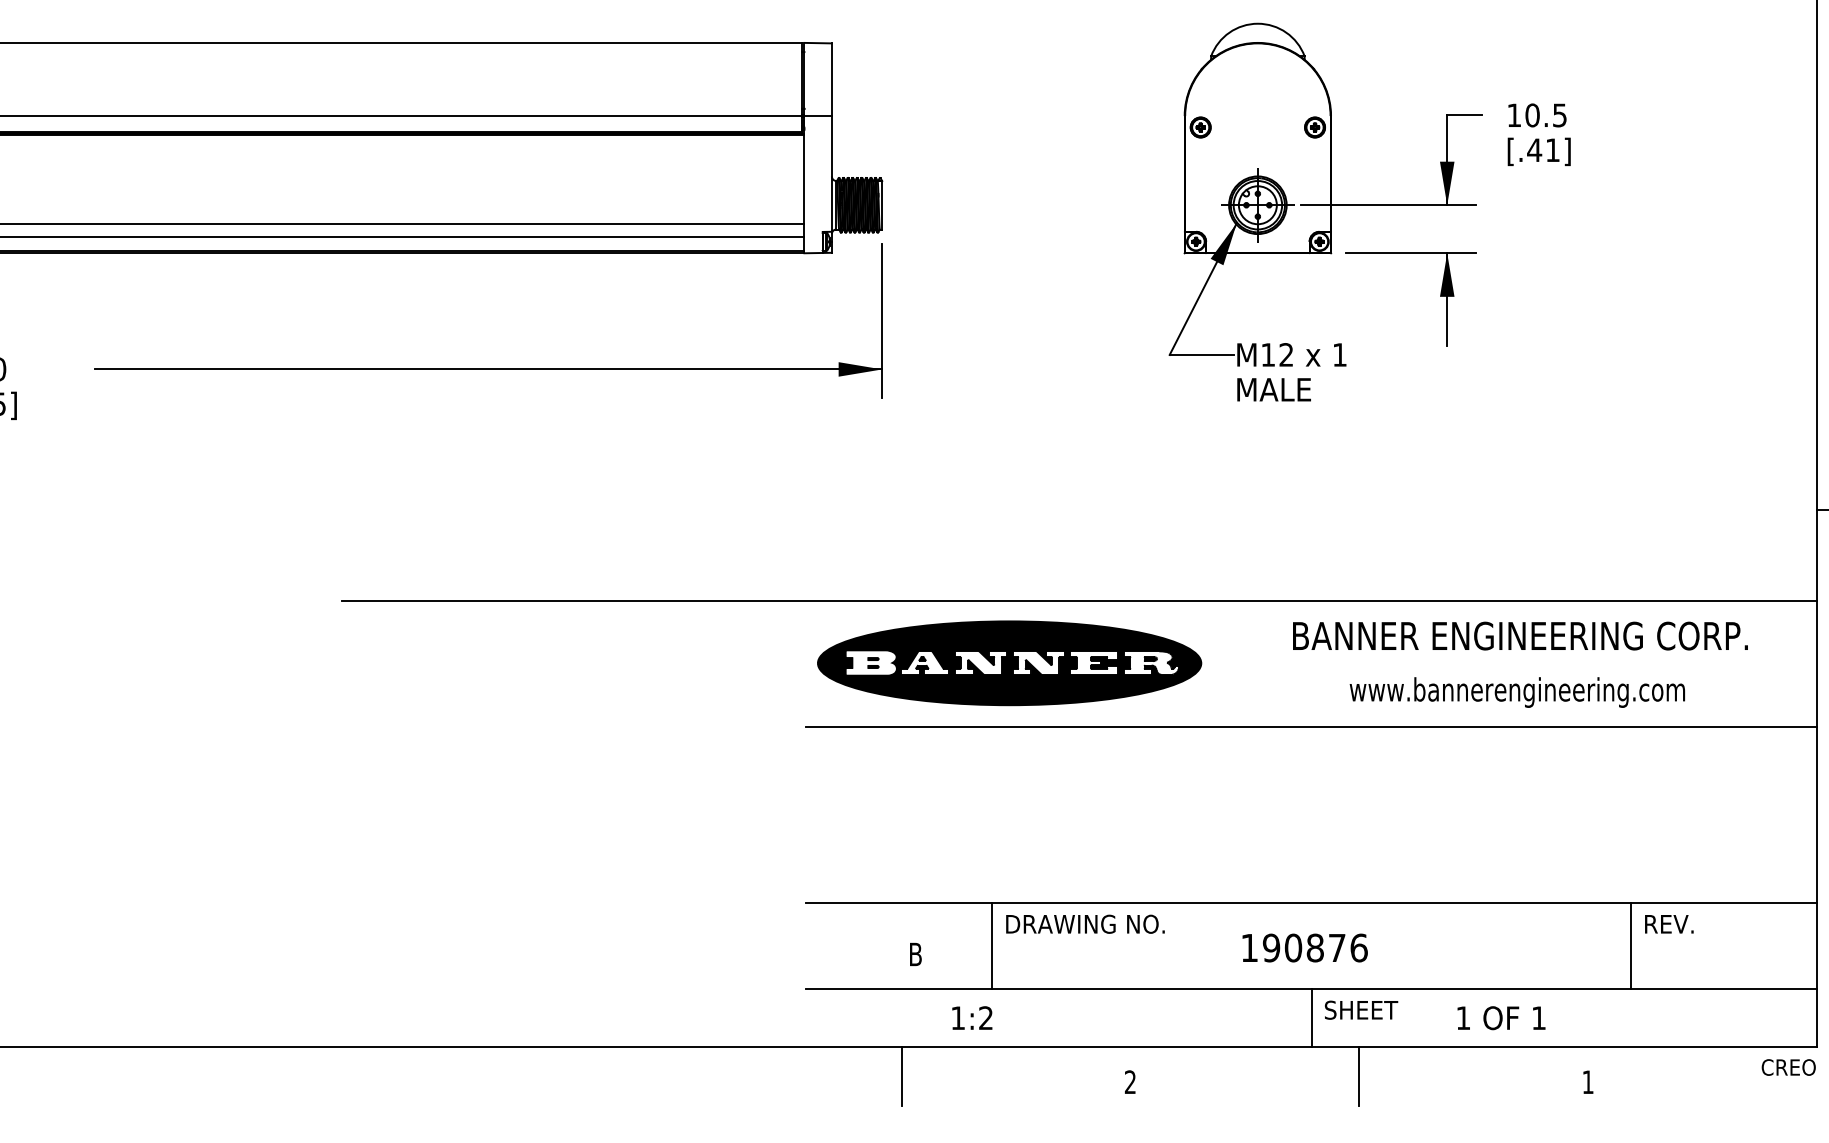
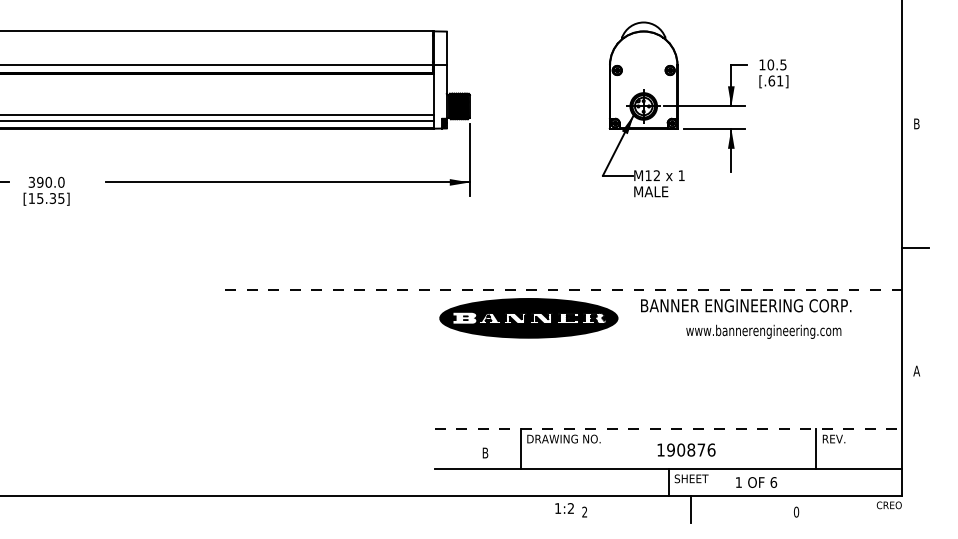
text: (1534, 149) -> (771, 80), [.41] -> [.61]
line: (1077, 600) -> (560, 289), solid -> dashed
text: (1521, 635) -> (746, 305), moved
line: (1311, 726) -> (668, 347), removed
line: (1311, 903) -> (668, 429), solid -> dashed
text: (1304, 946) -> (686, 449), moved
text: (972, 1018) -> (564, 508), moved
text: (1538, 1018) -> (773, 482), 1 -> 6
line: (900, 1076) -> (478, 509), removed
text: (1588, 1080) -> (796, 511), 1 -> 0

